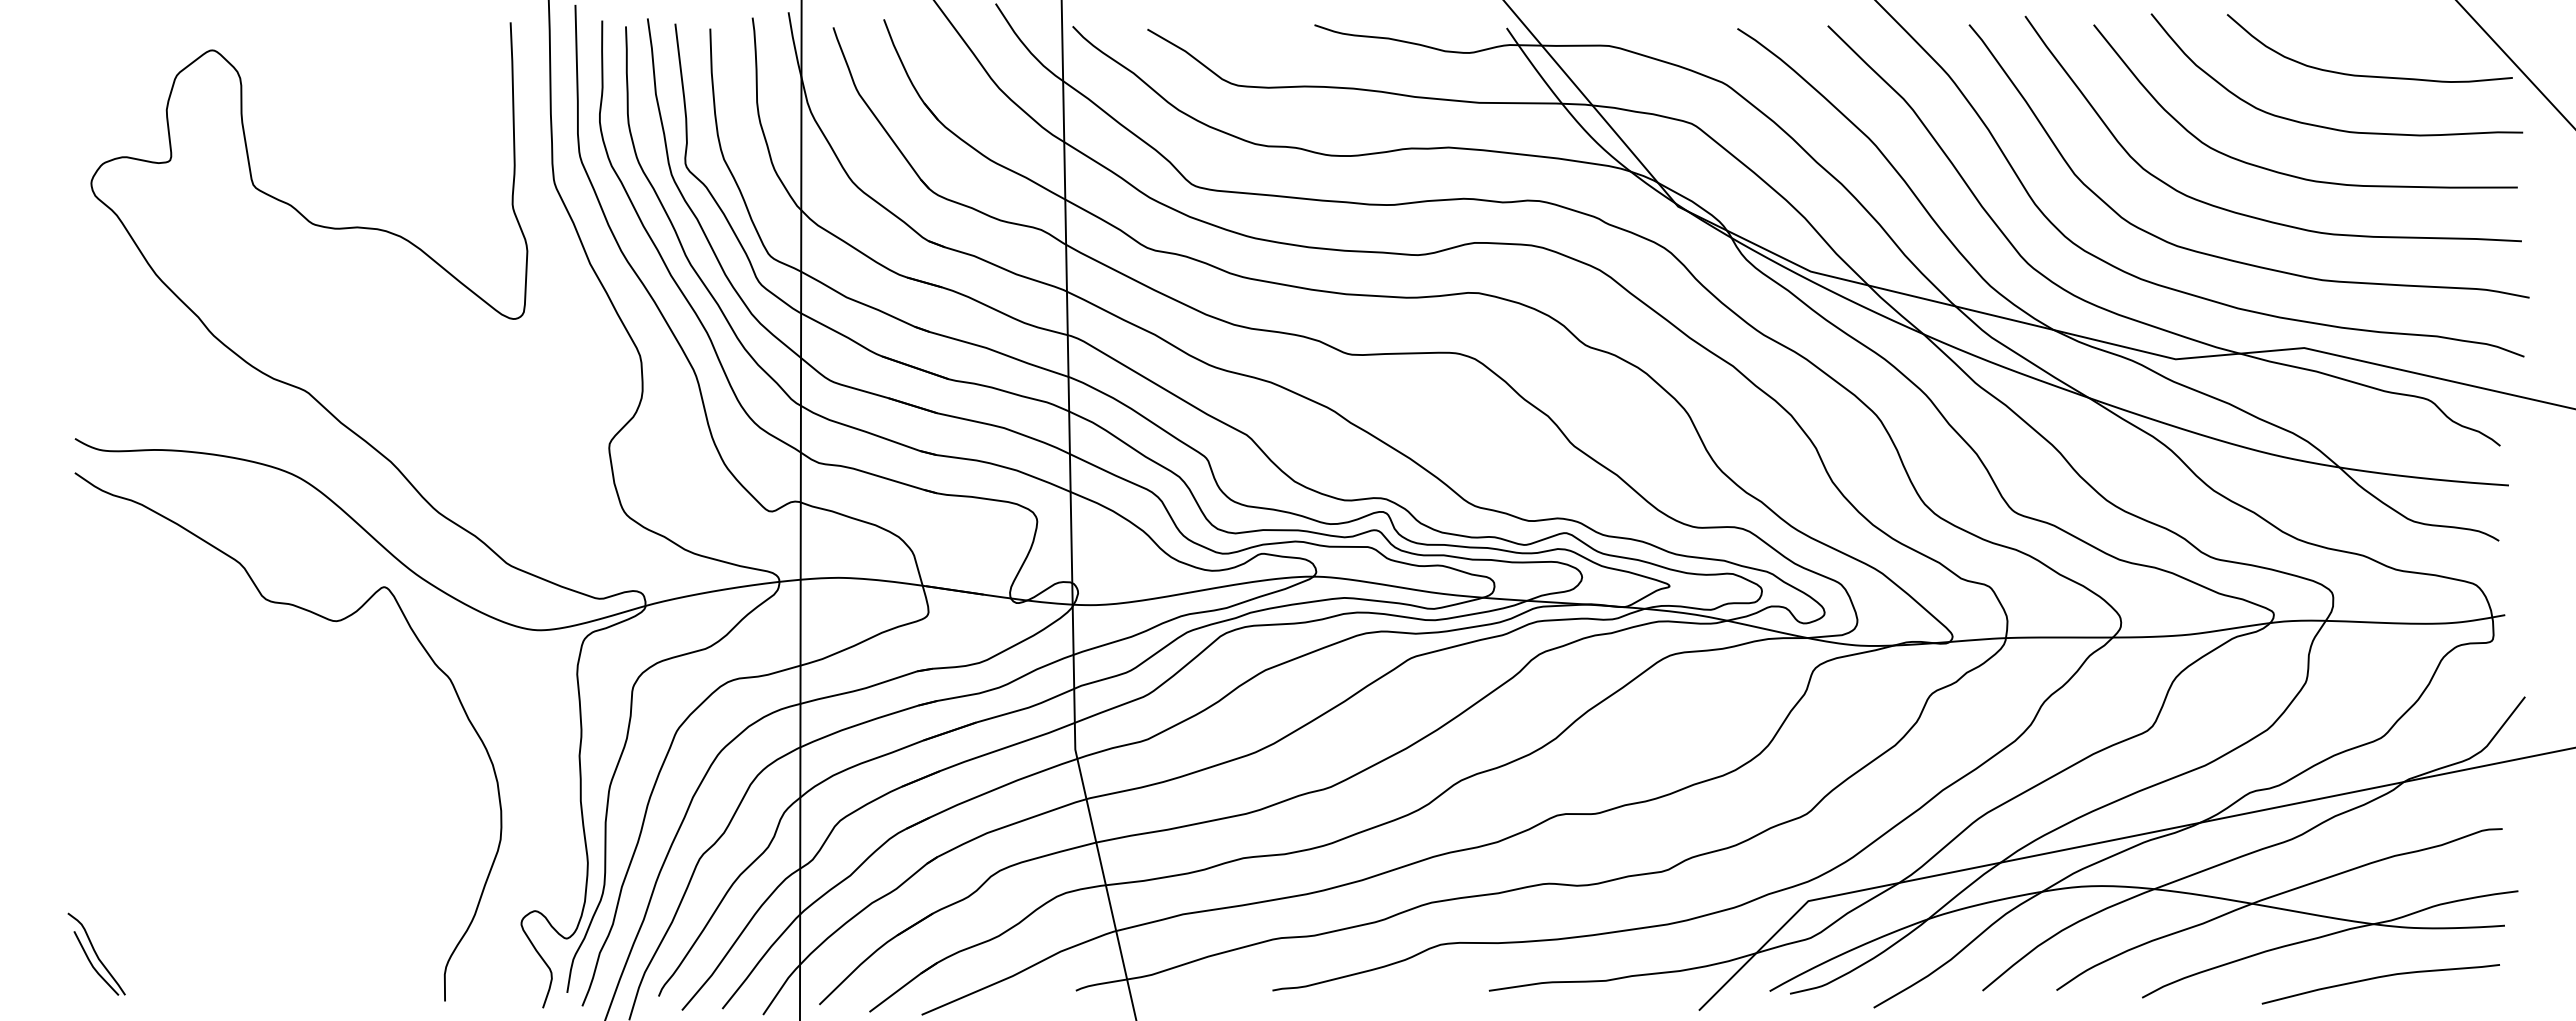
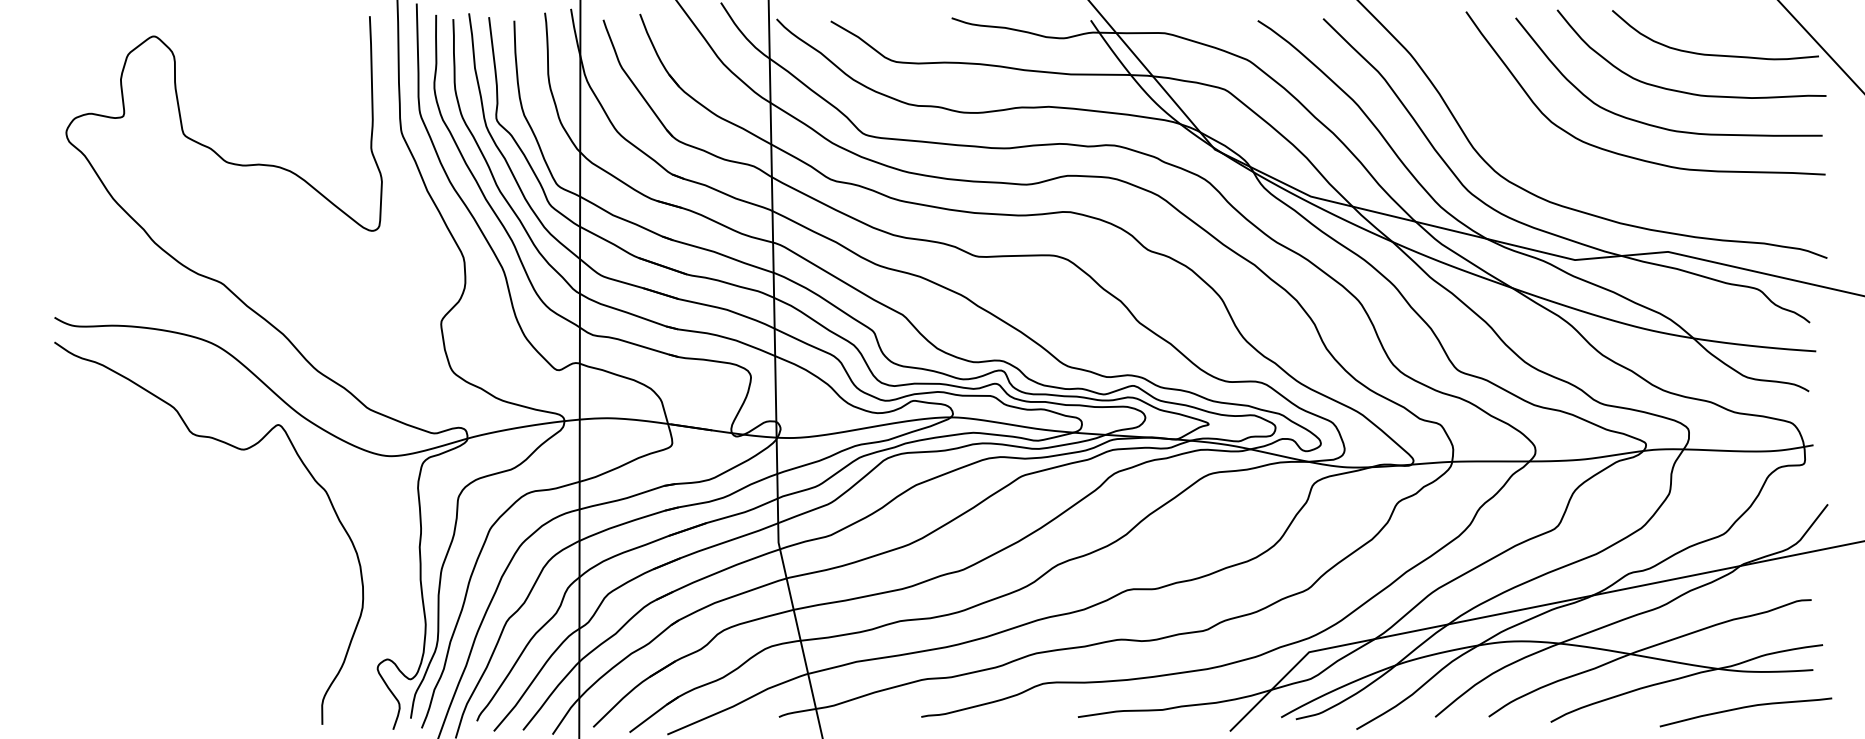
curve: (2224, 257) -> (1610, 186), removed
part: (96, 953) -> (70, 690), removed
curve: (2378, 978) -> (1744, 708), moved

